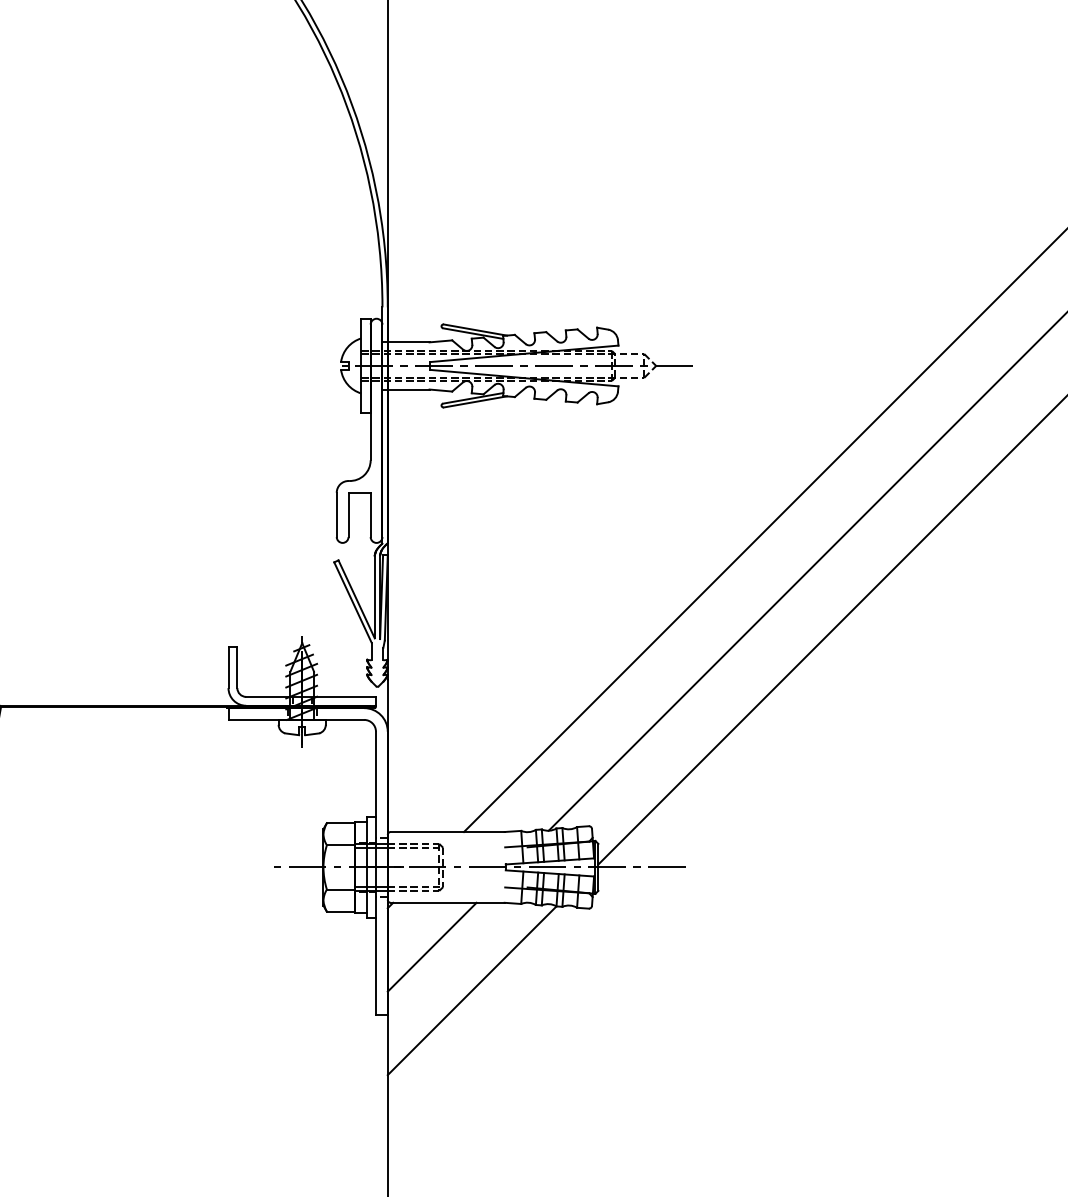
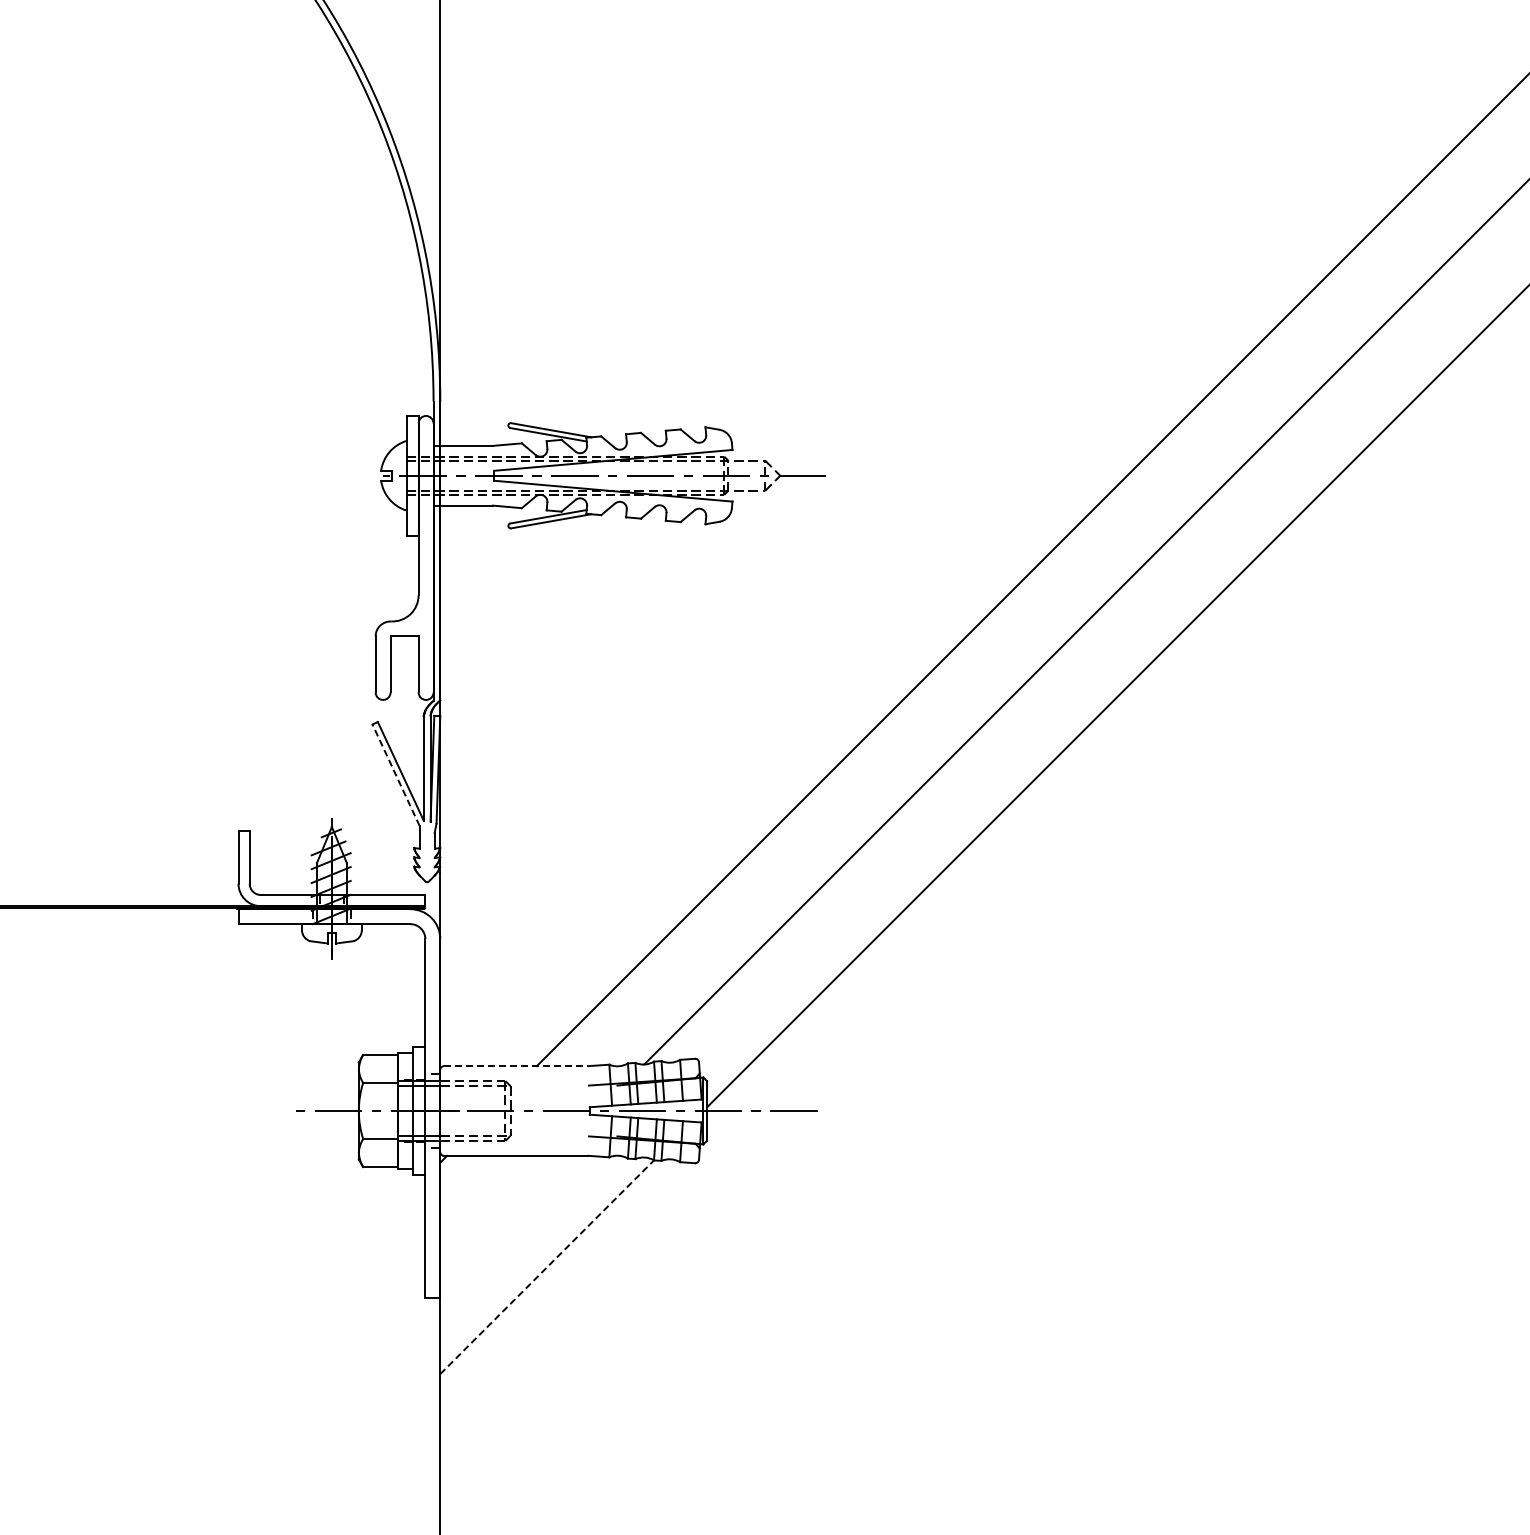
line: (352, 601) -> (395, 774), solid -> dashed
line: (447, 832) -> (516, 1066), solid -> dashed
line: (432, 946) -> (496, 1211), removed
line: (472, 990) -> (547, 1266), solid -> dashed

